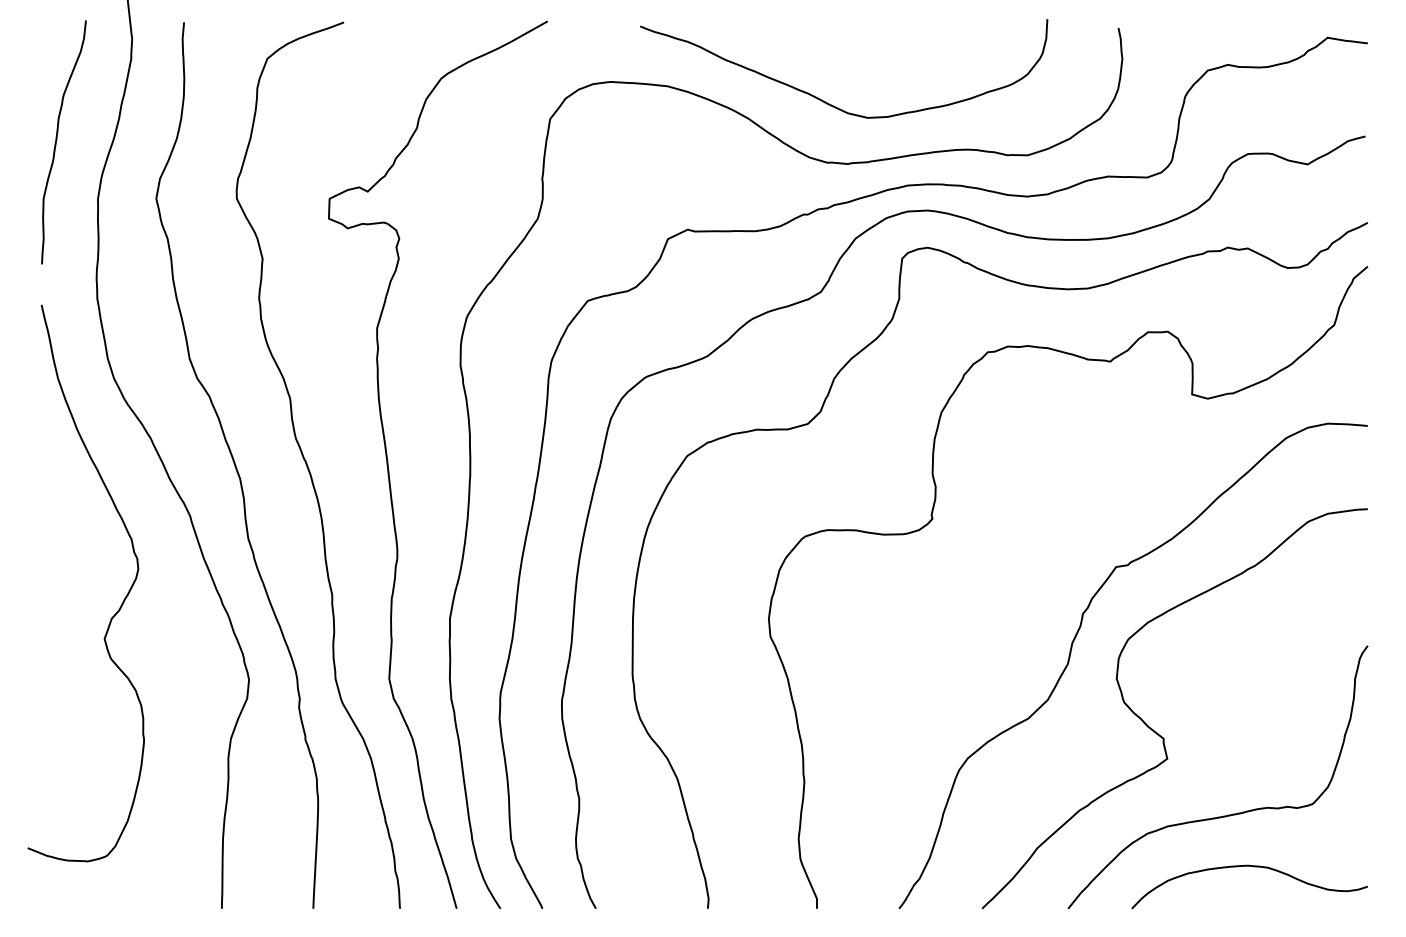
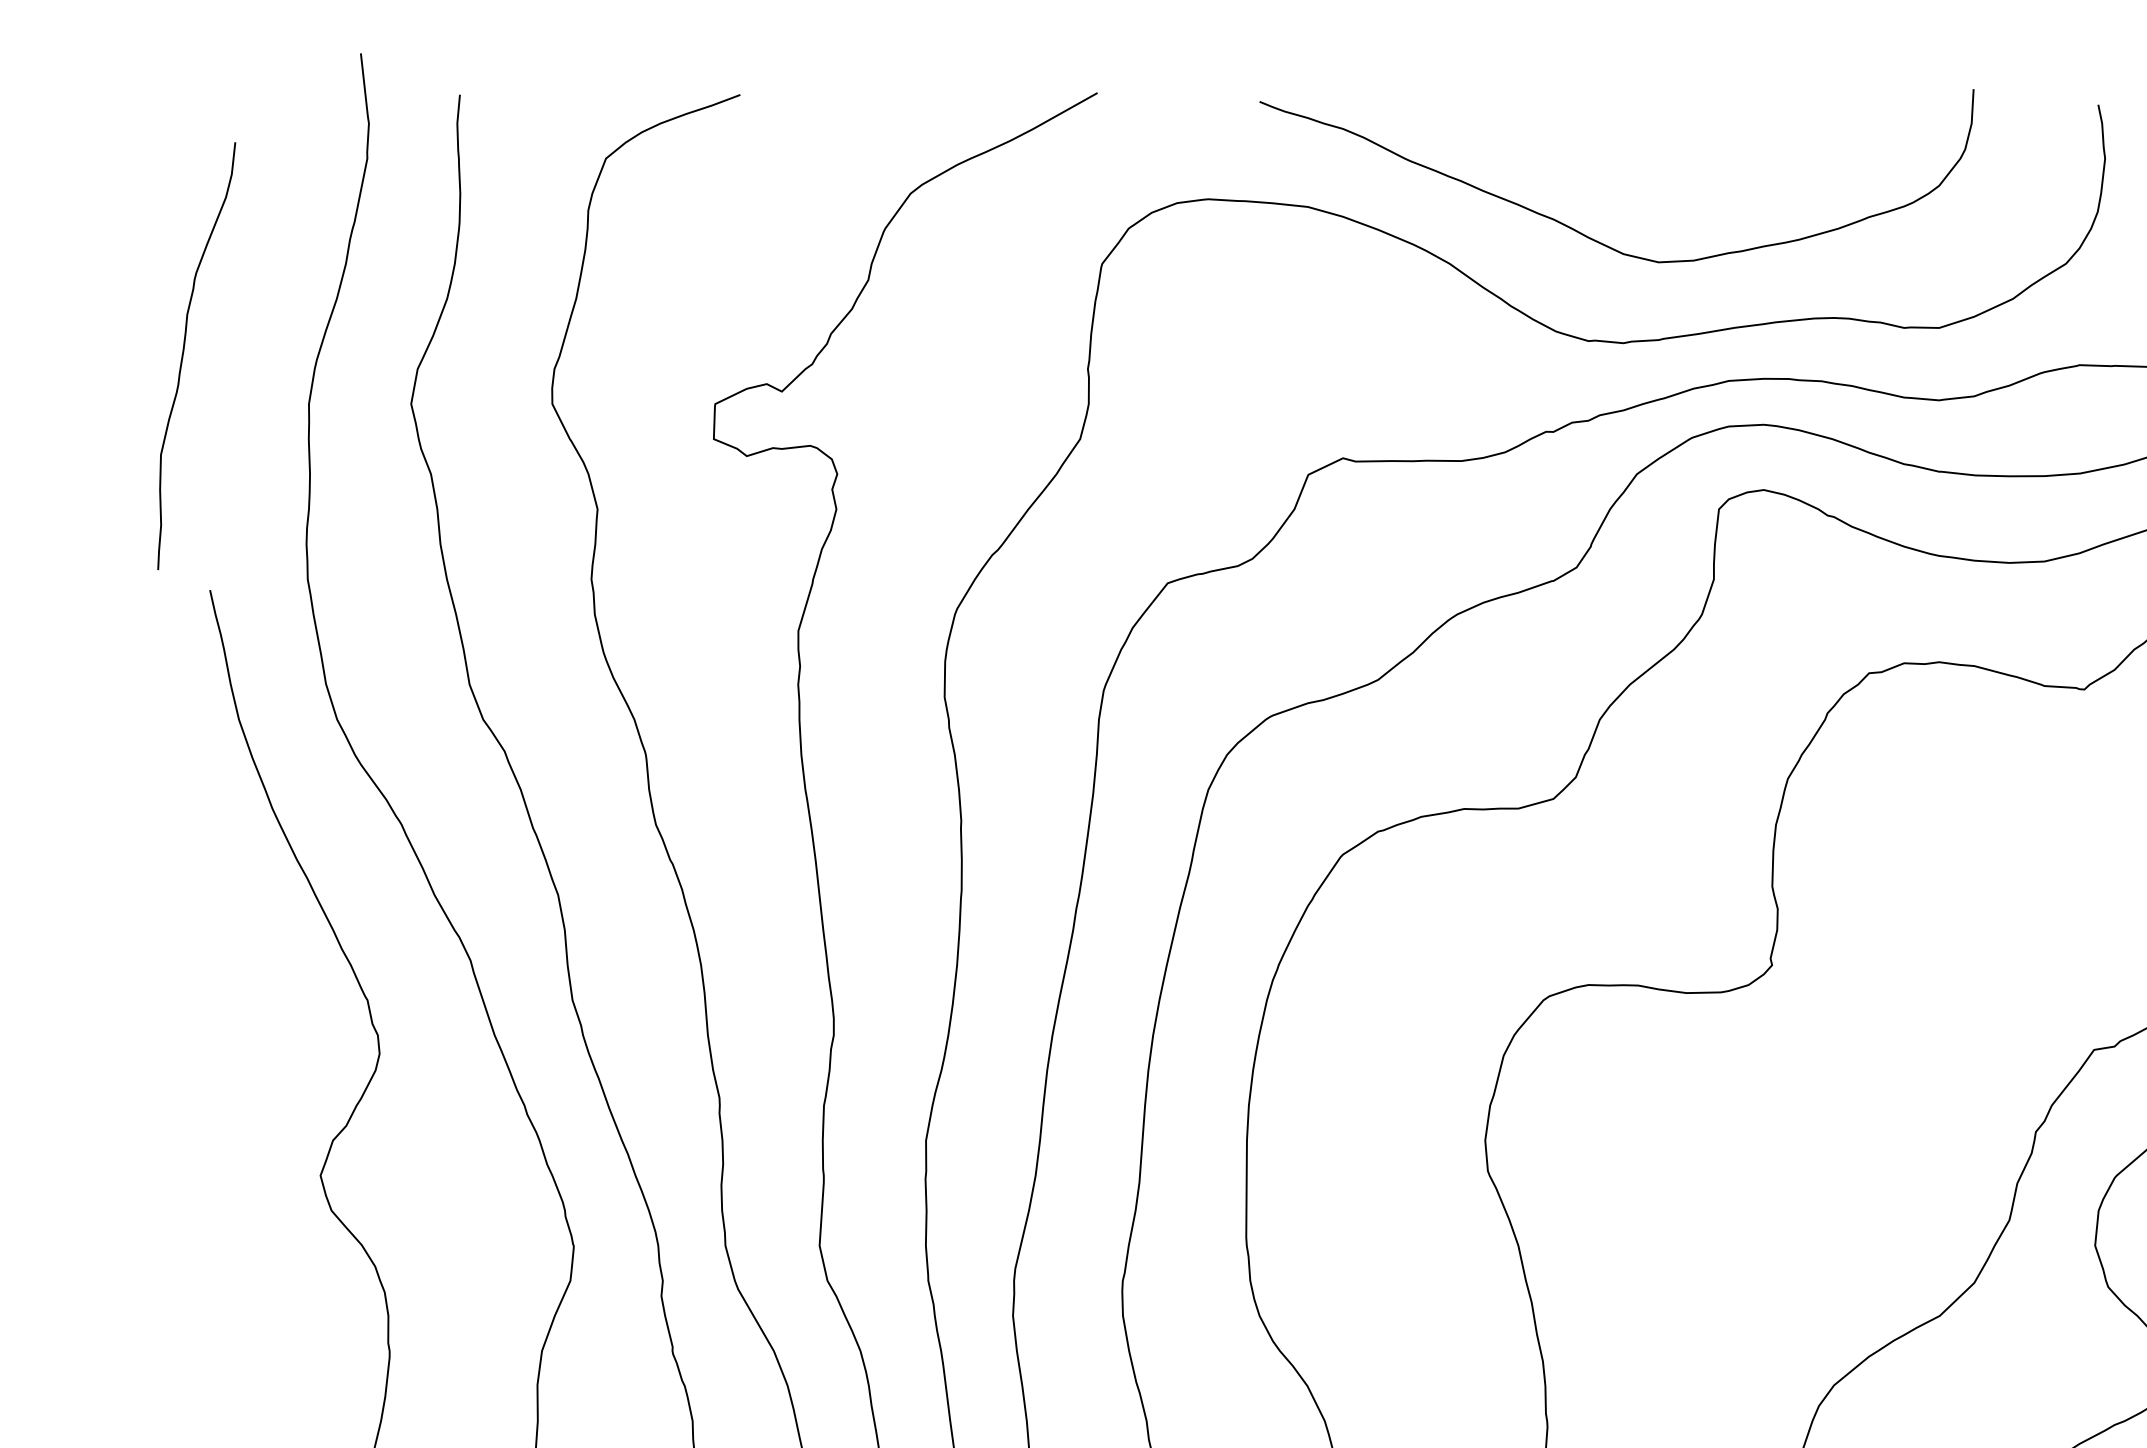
curve: (57, 140) -> (185, 352), moved

